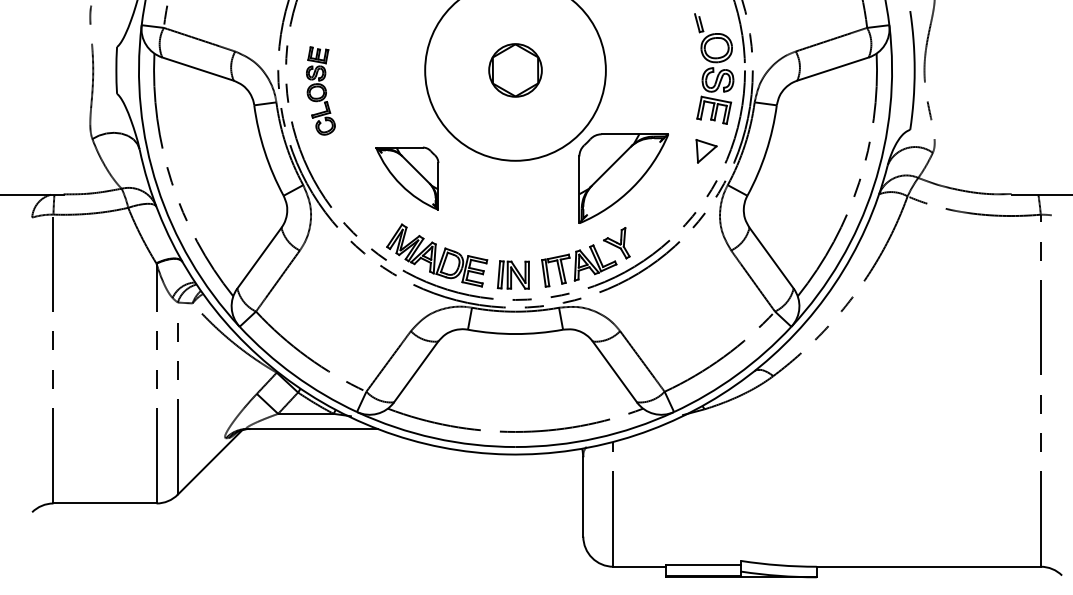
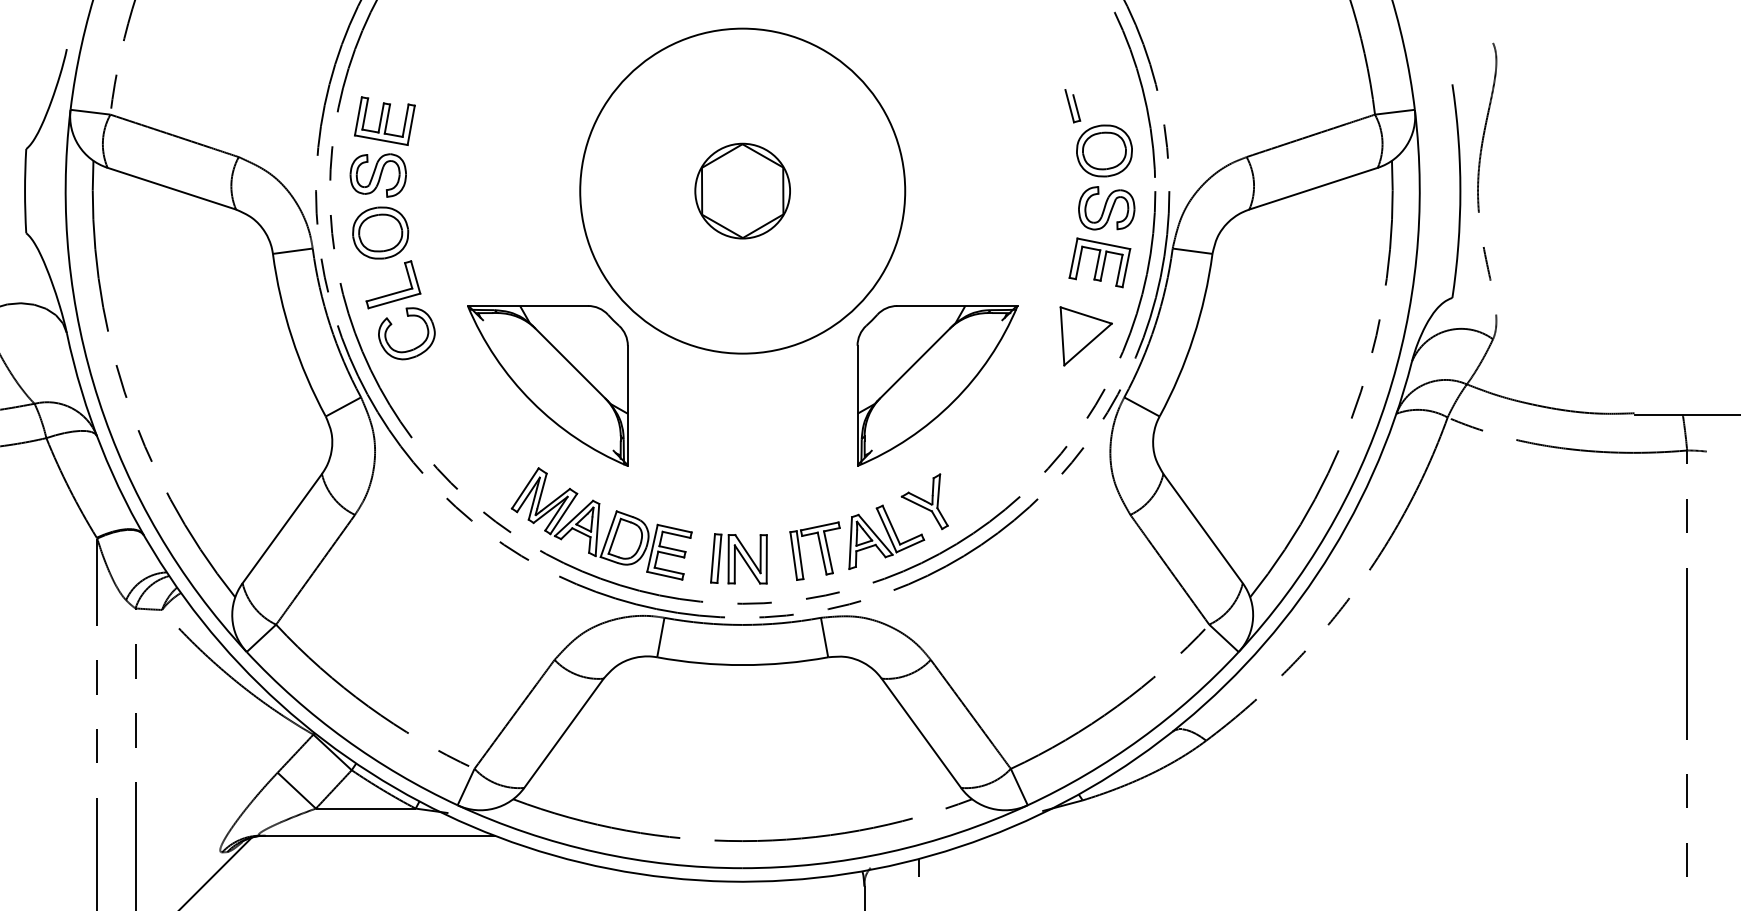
part: (320, 90) -> (392, 227), size x1.67
part: (706, 151) -> (1086, 336), size x1.43
part: (407, 178) -> (548, 385), size x1.43

